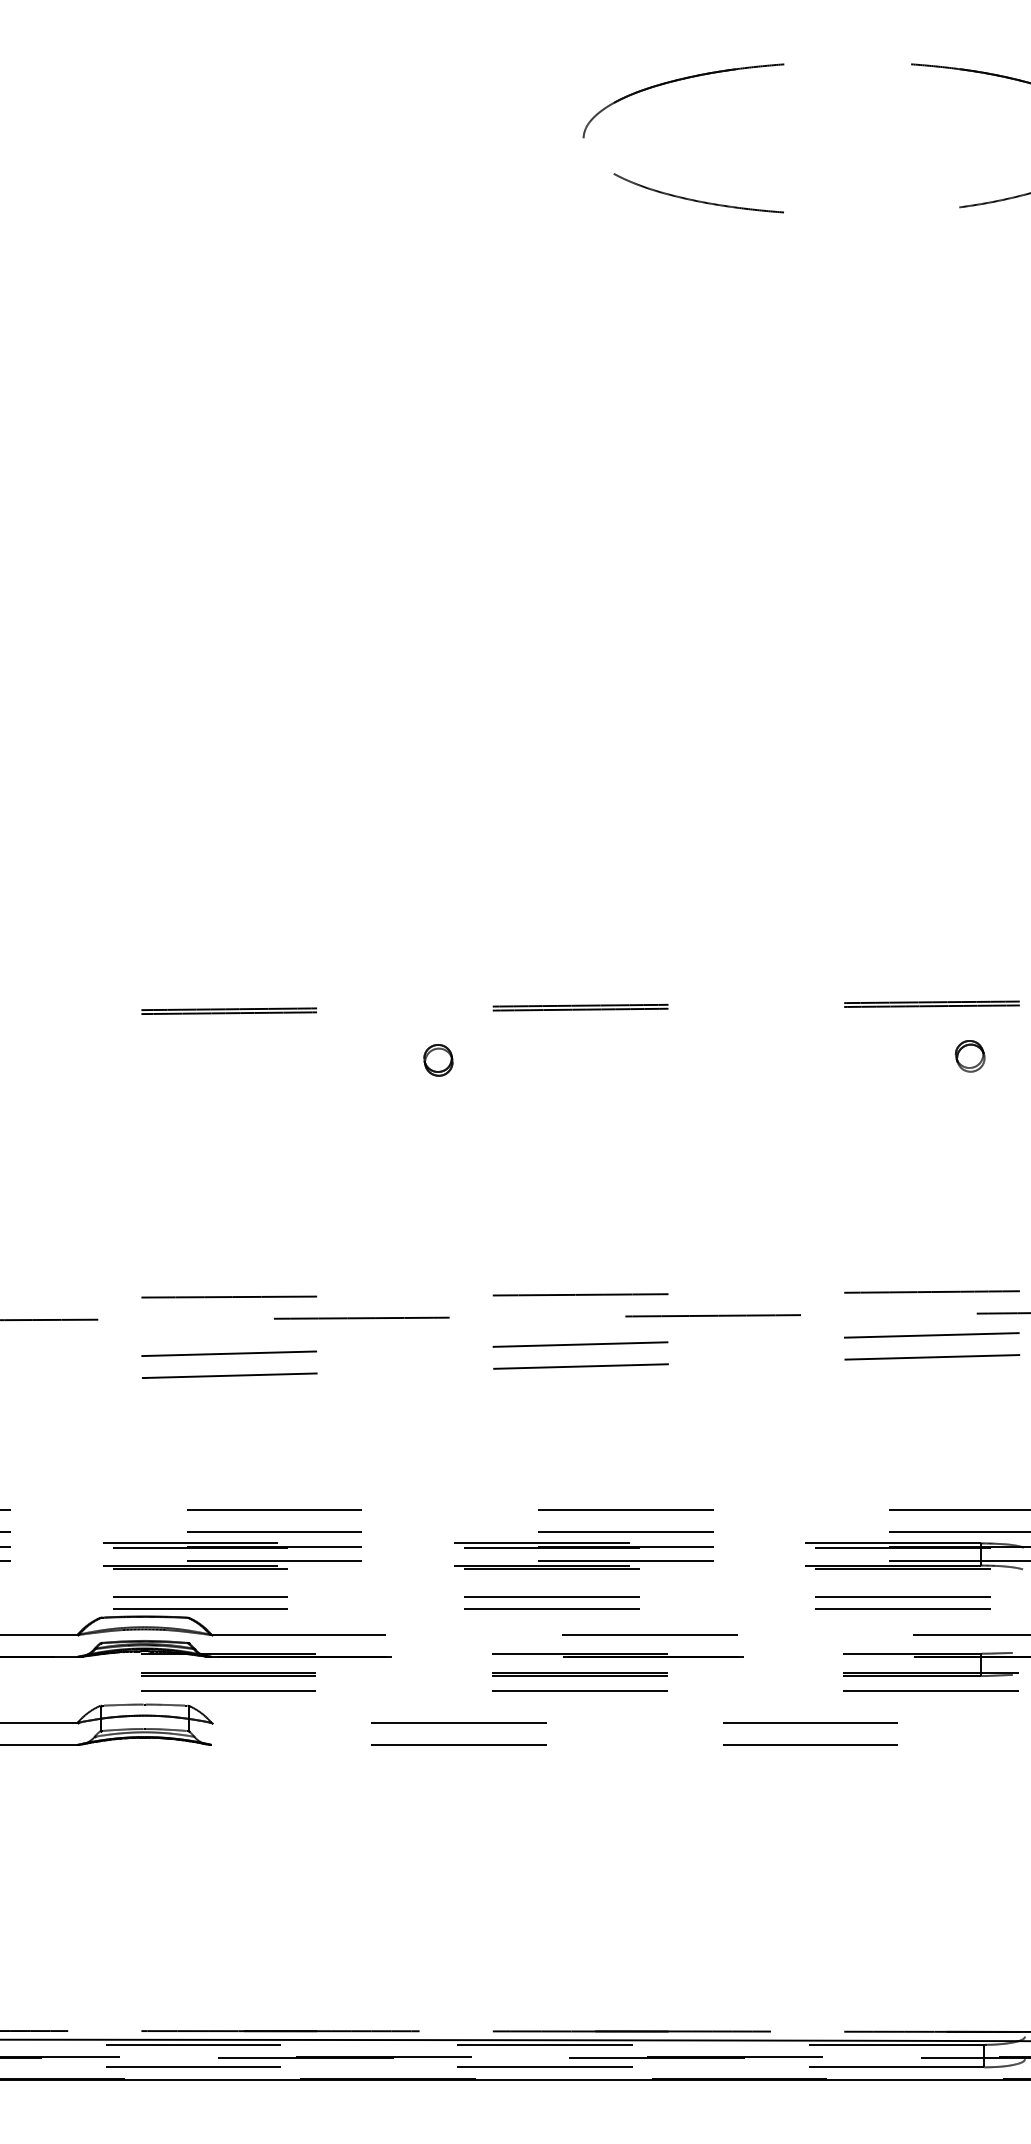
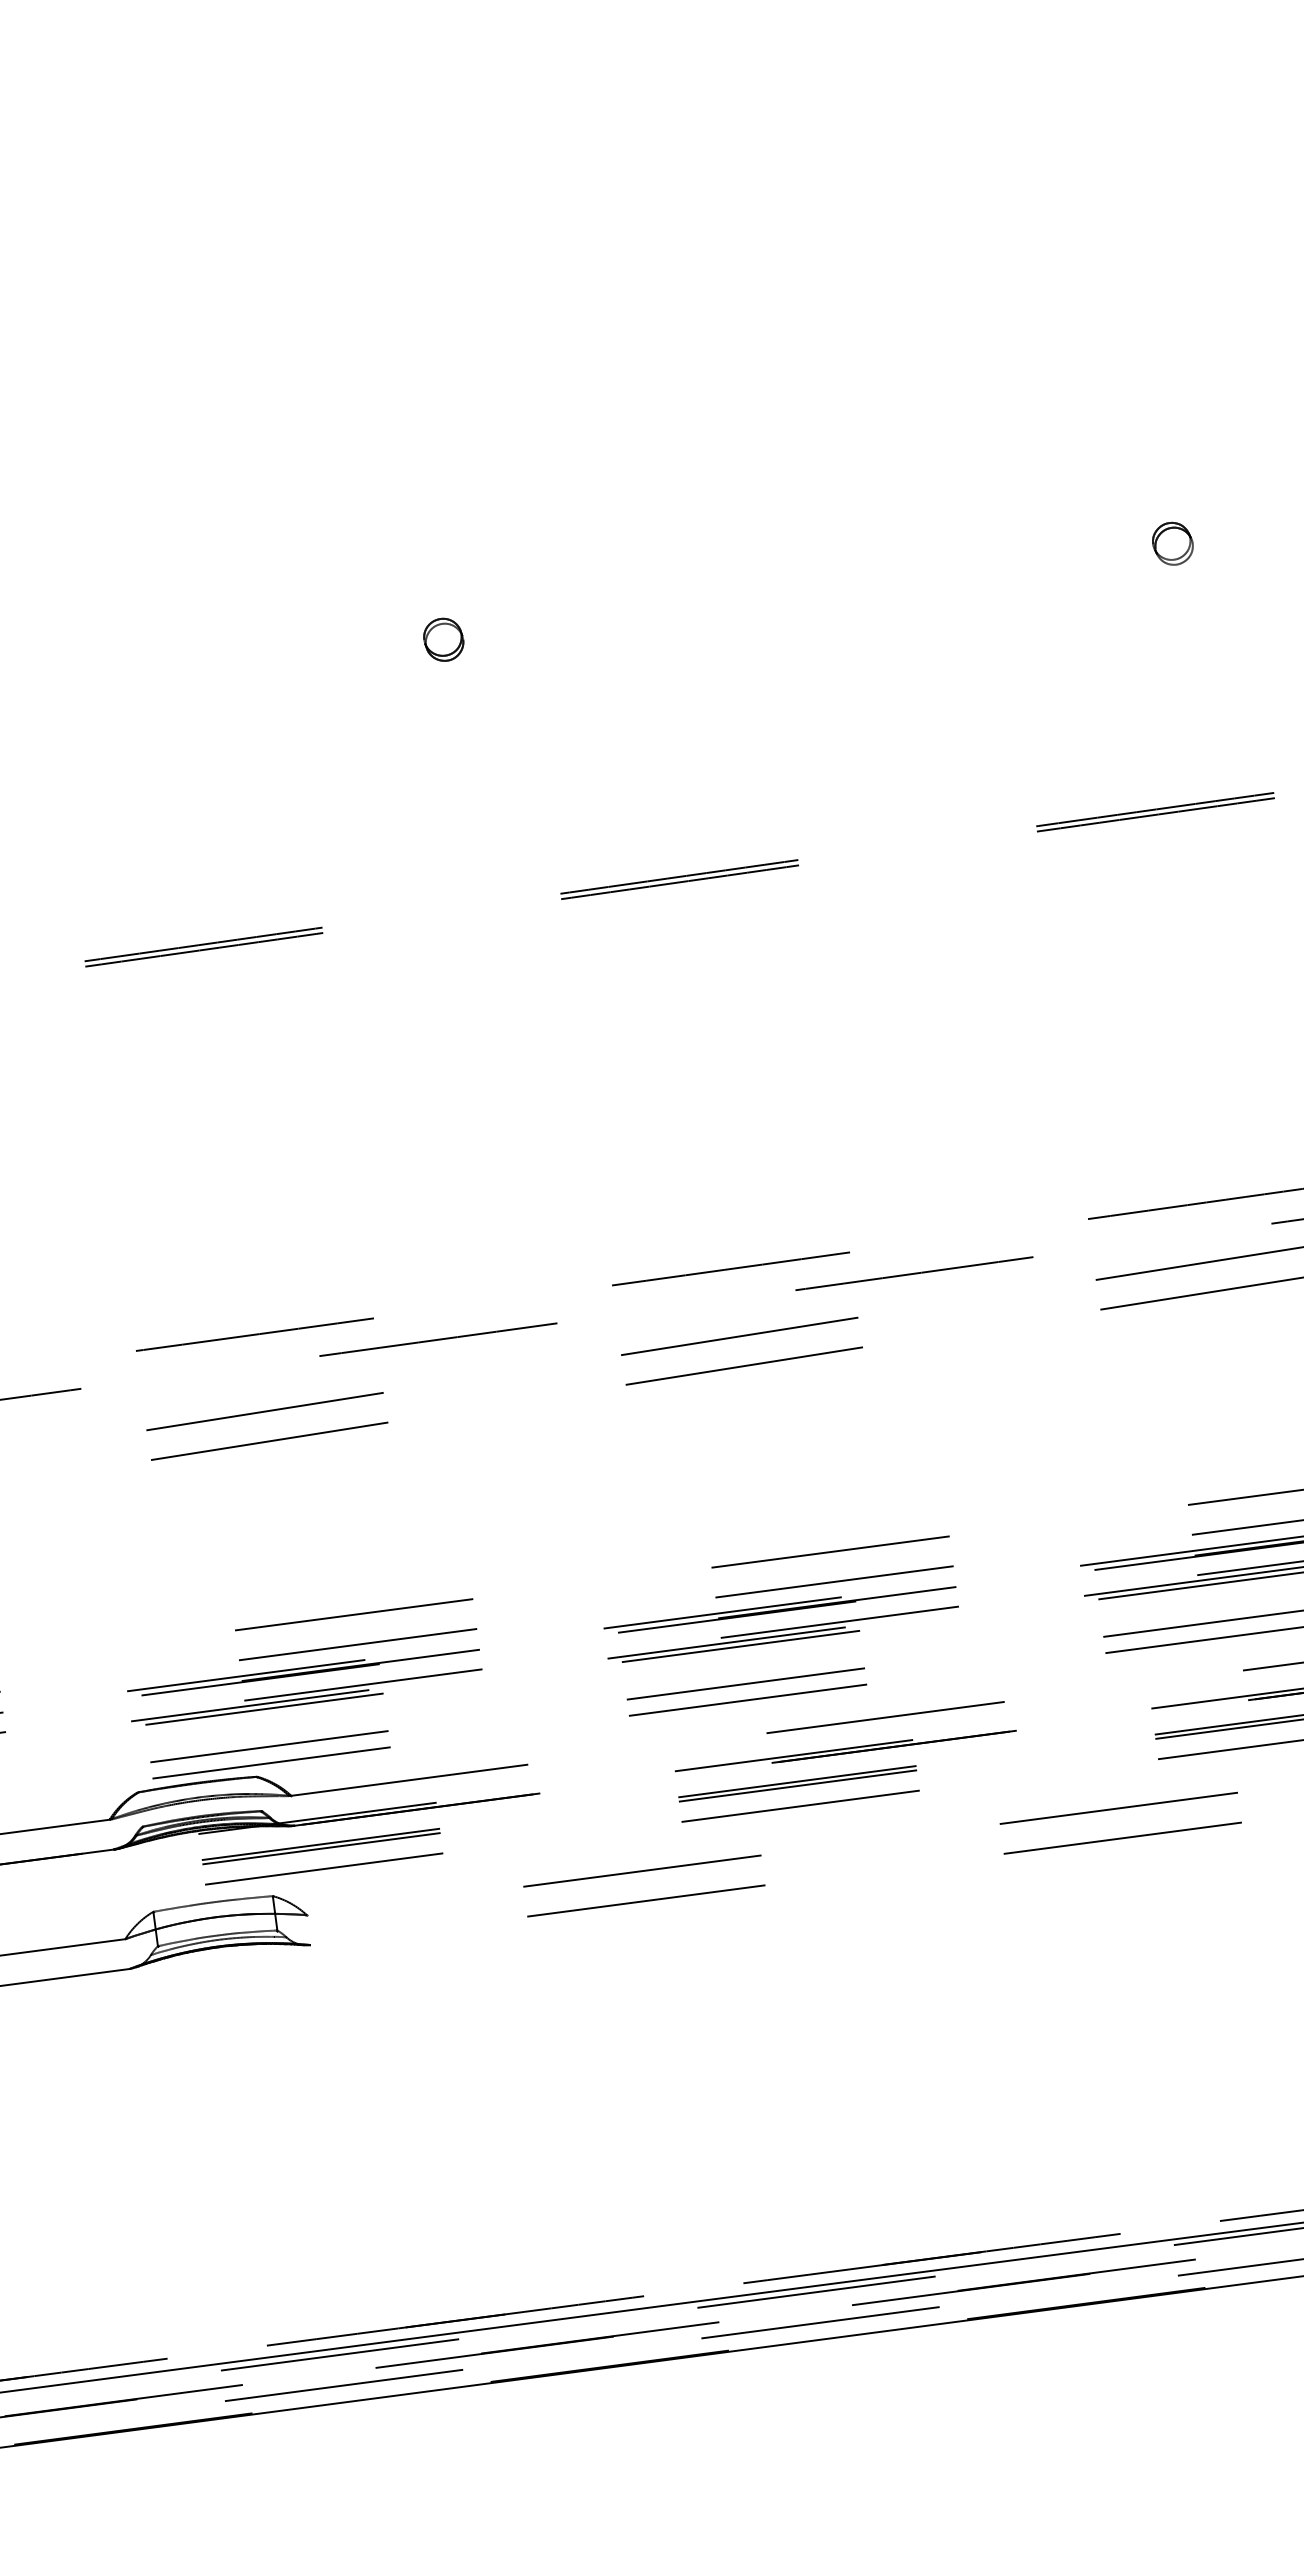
part: (969, 1056) -> (1171, 544), moved
part: (438, 1060) -> (443, 640), moved

